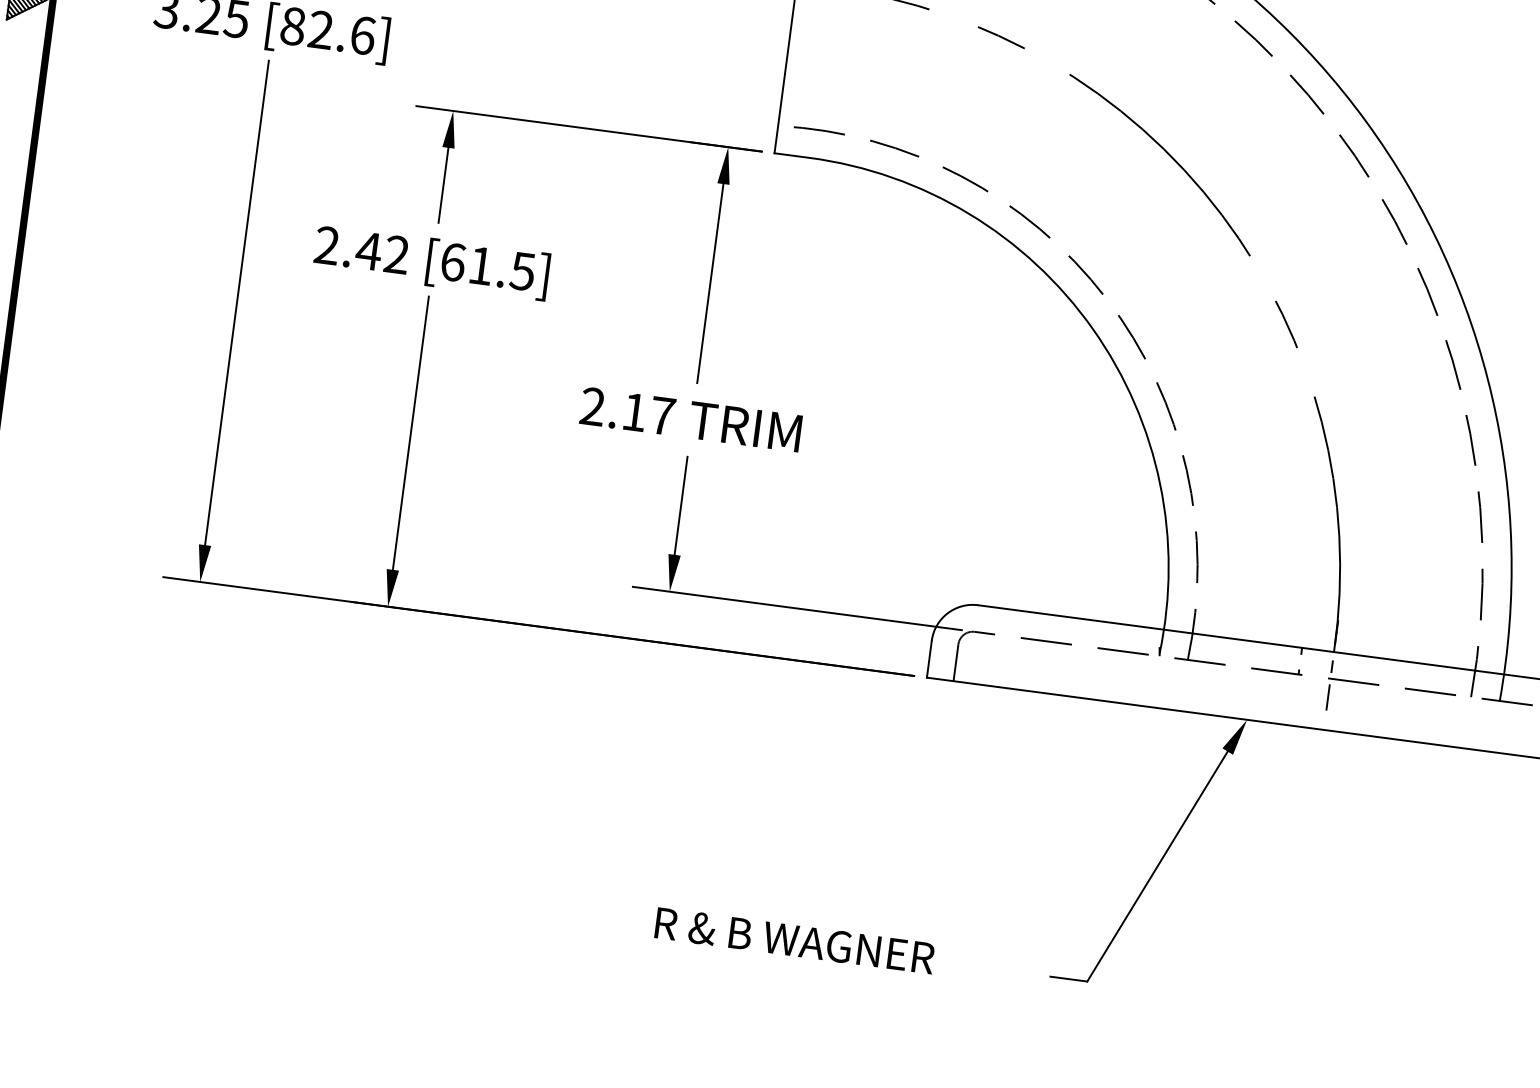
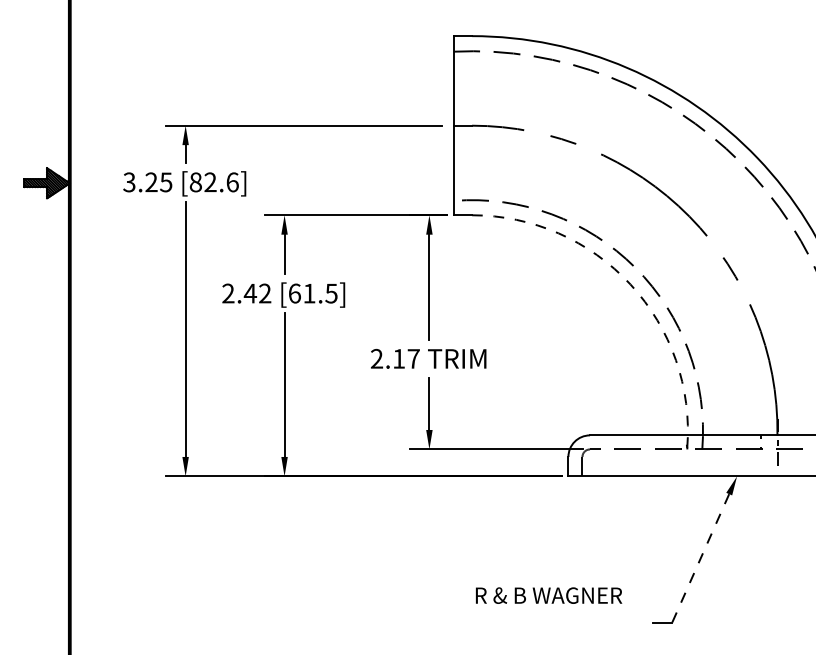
arc: (1092, 328) -> (630, 284), solid -> dashed
line: (1157, 866) -> (700, 558), solid -> dashed
text: (795, 940) -> (549, 595), moved

